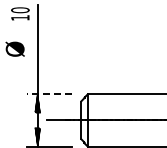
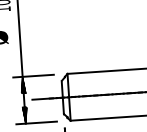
line: (49, 94) -> (33, 76), dashed -> solid

